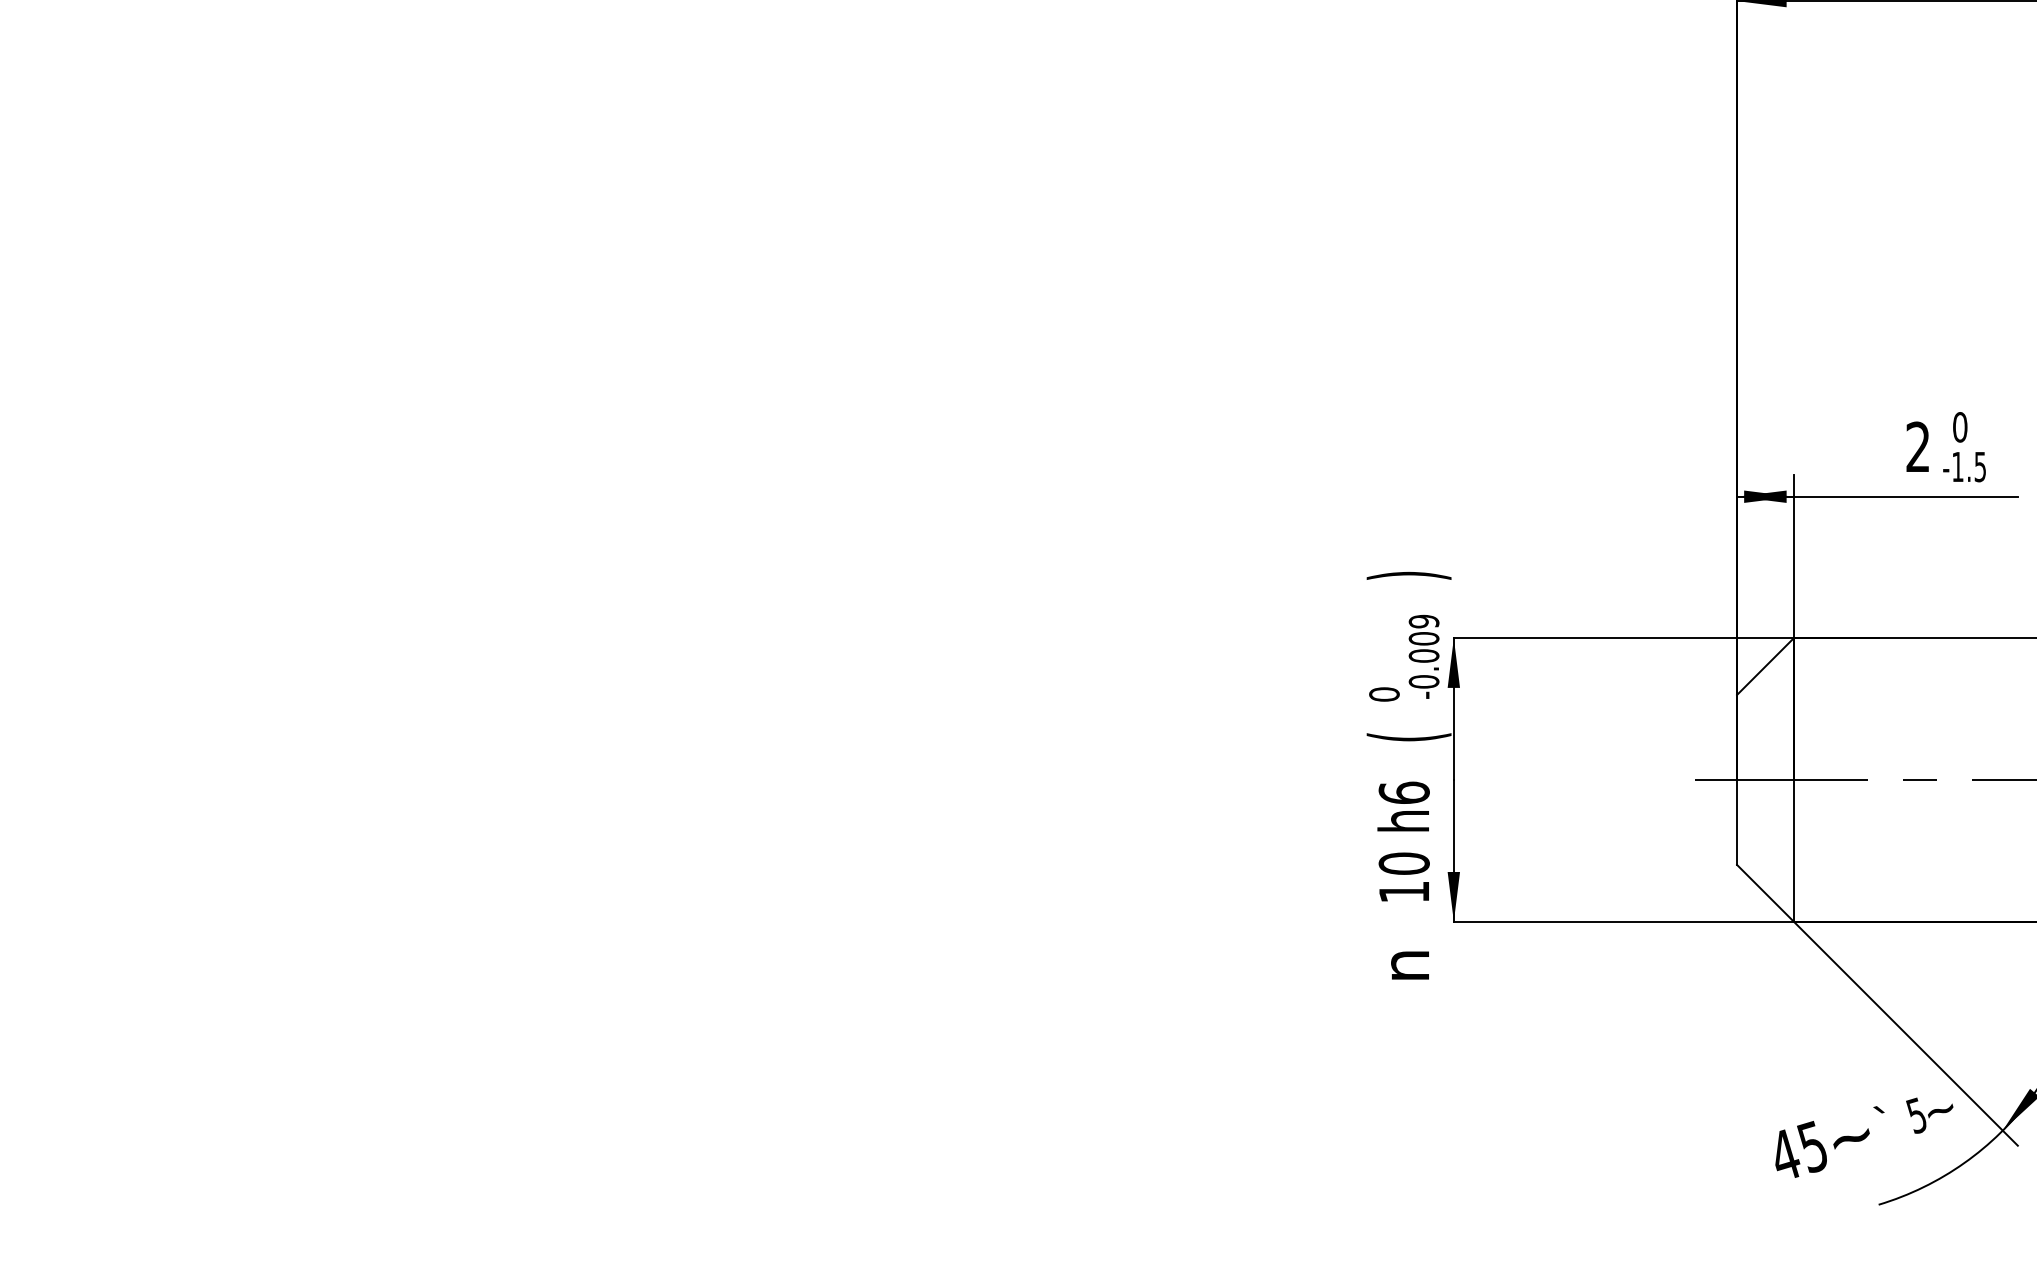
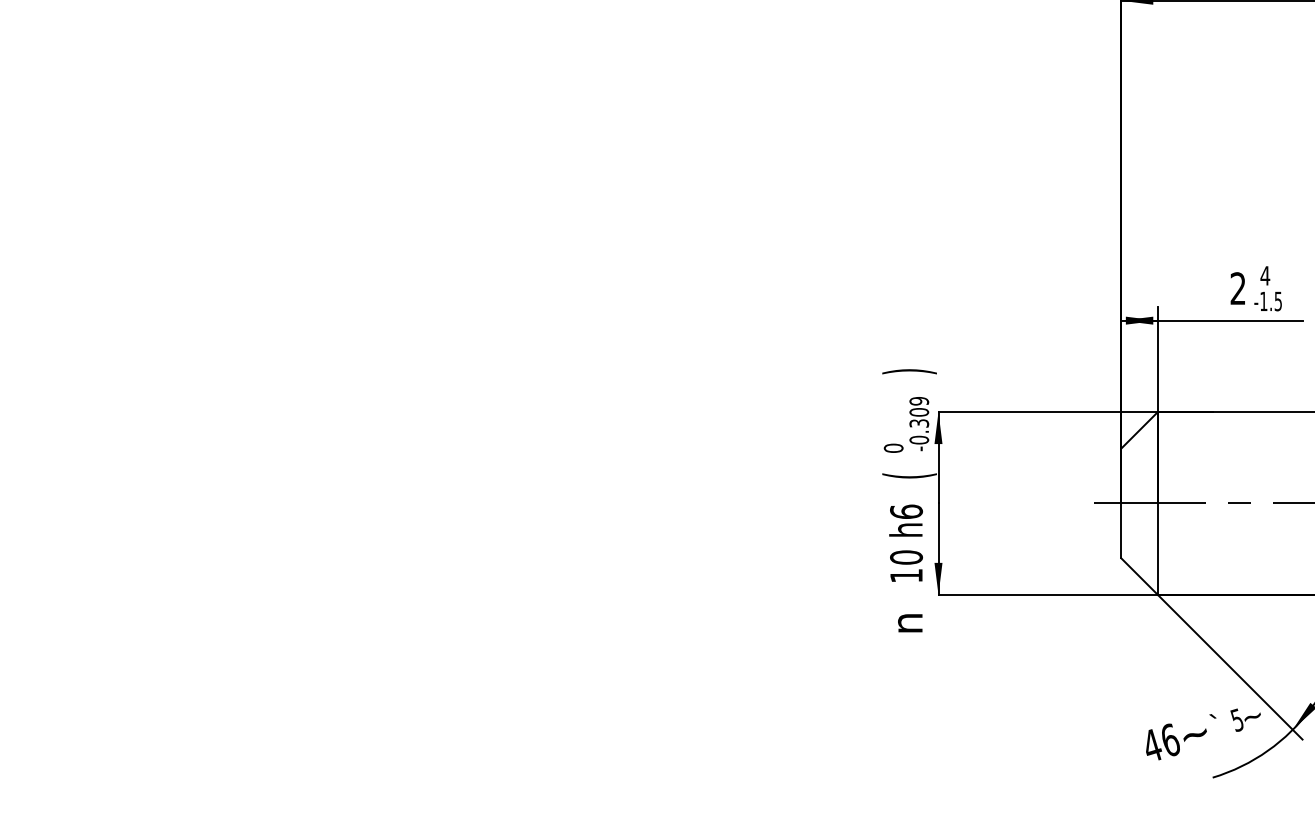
text: (1960, 426) -> (1265, 275), 0 -> 4
text: (1424, 656) -> (919, 423), -0.009 -> -0.309
text: (1811, 1145) -> (1169, 739), 45 -> 46

